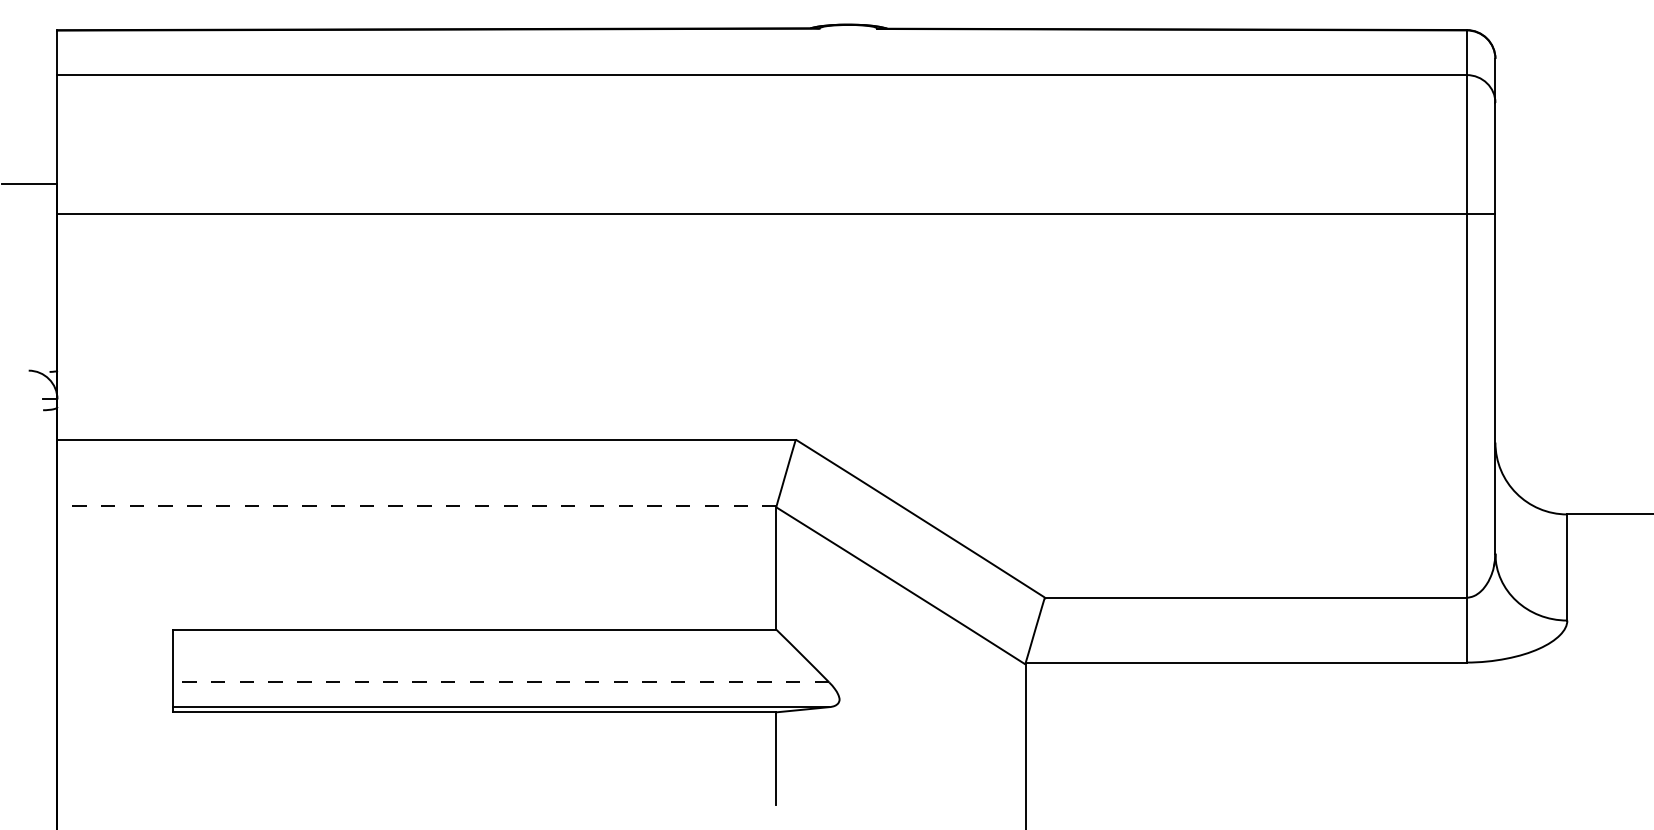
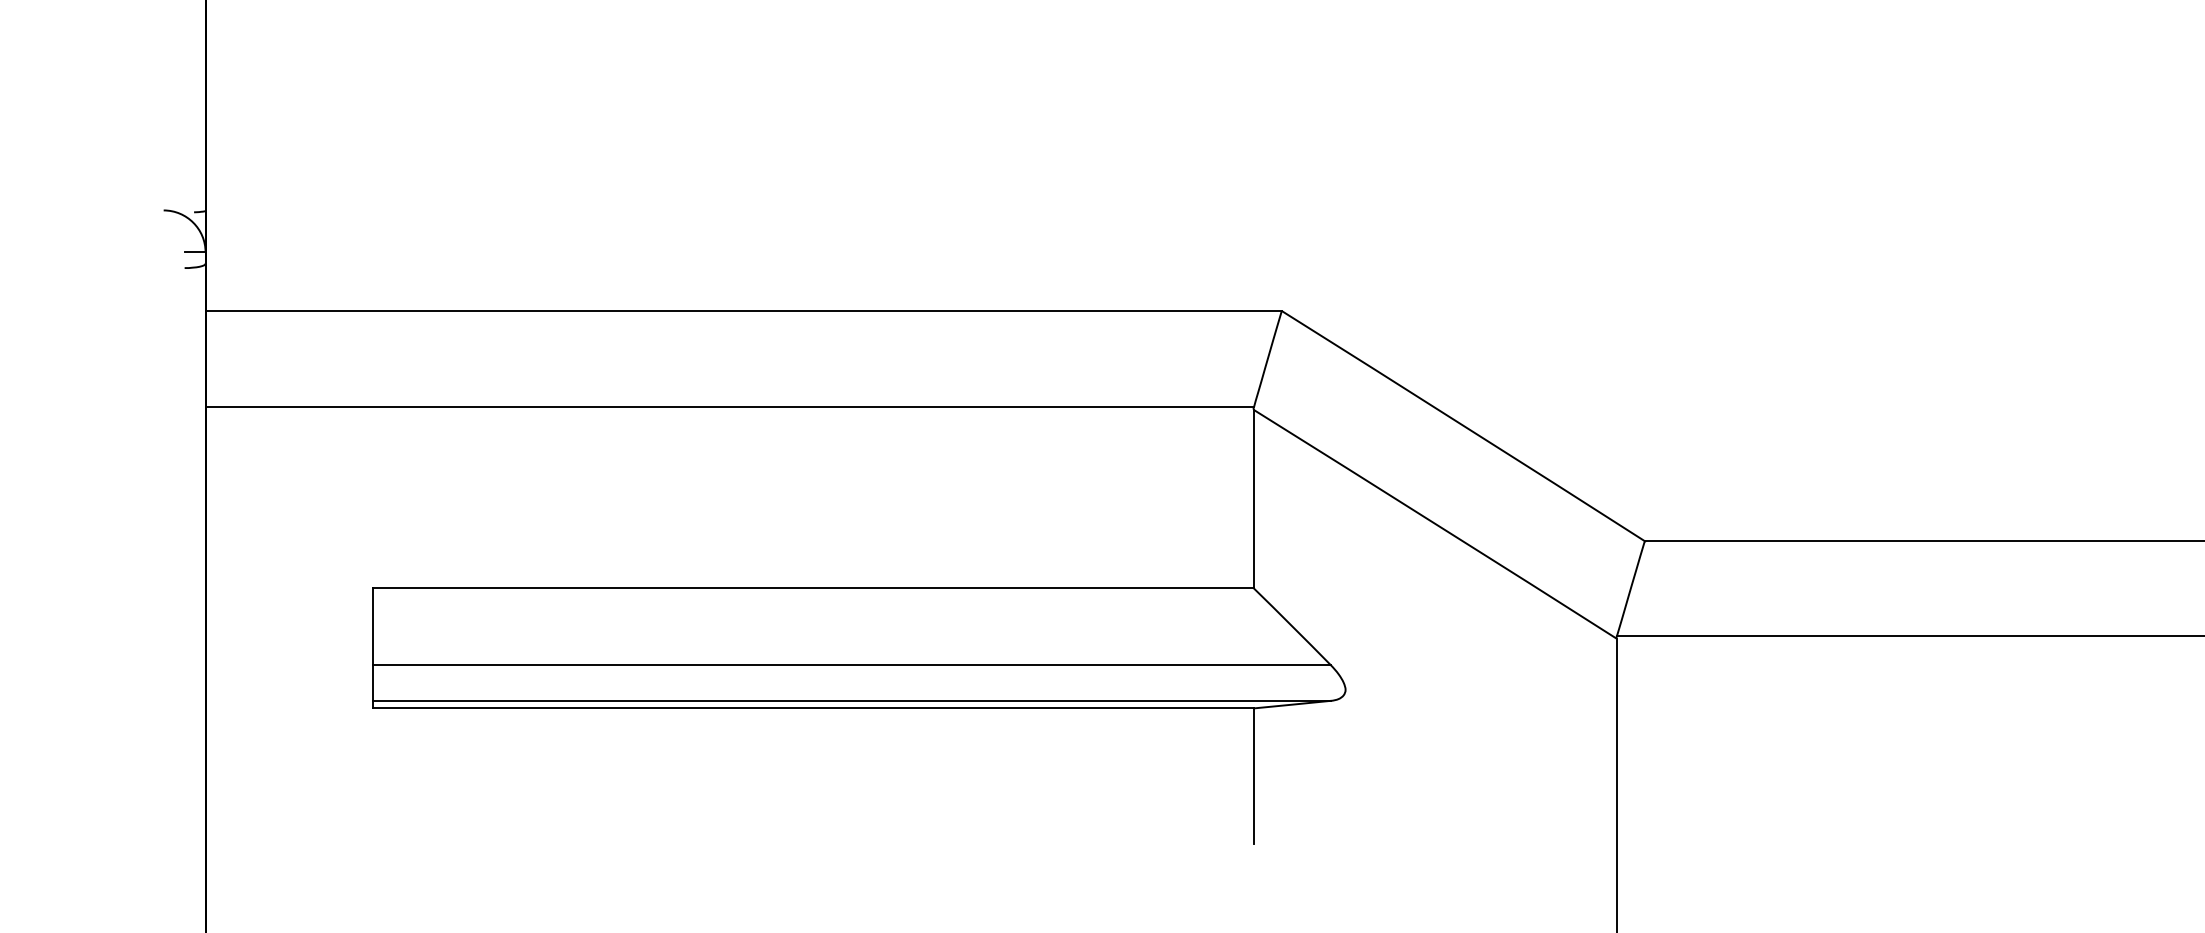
line: (417, 505) -> (730, 406), dashed -> solid
line: (500, 682) -> (851, 664), dashed -> solid

